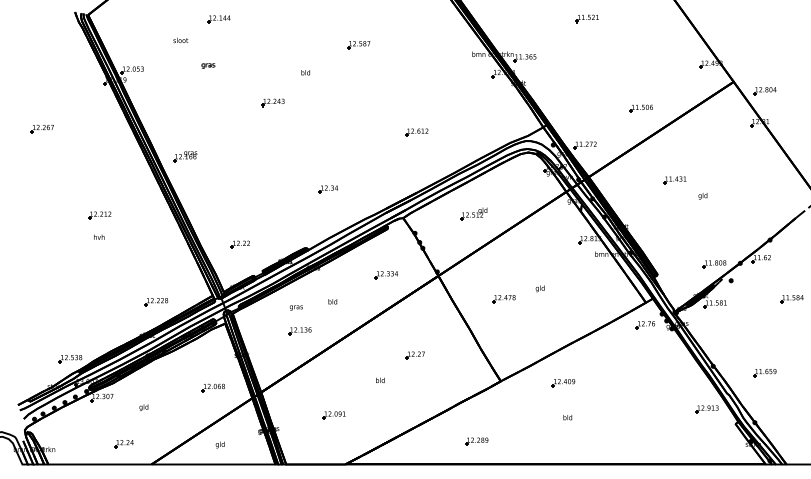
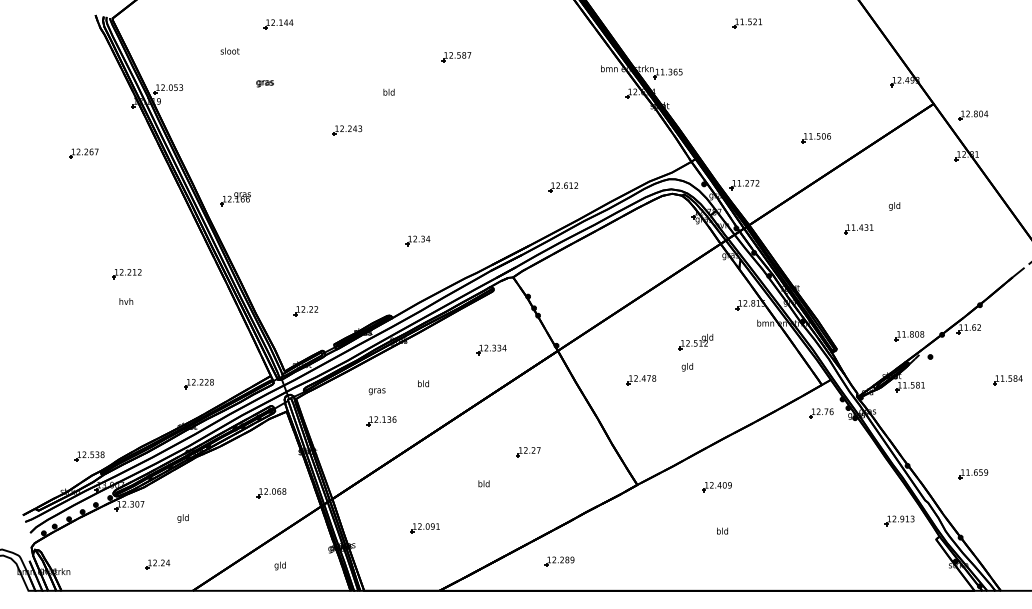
part: (42, 128) -> (83, 153), moved
part: (416, 132) -> (562, 187), moved
text: (702, 196) -> (894, 206), moved
part: (473, 214) -> (695, 342), moved
part: (476, 441) -> (559, 561), moved

